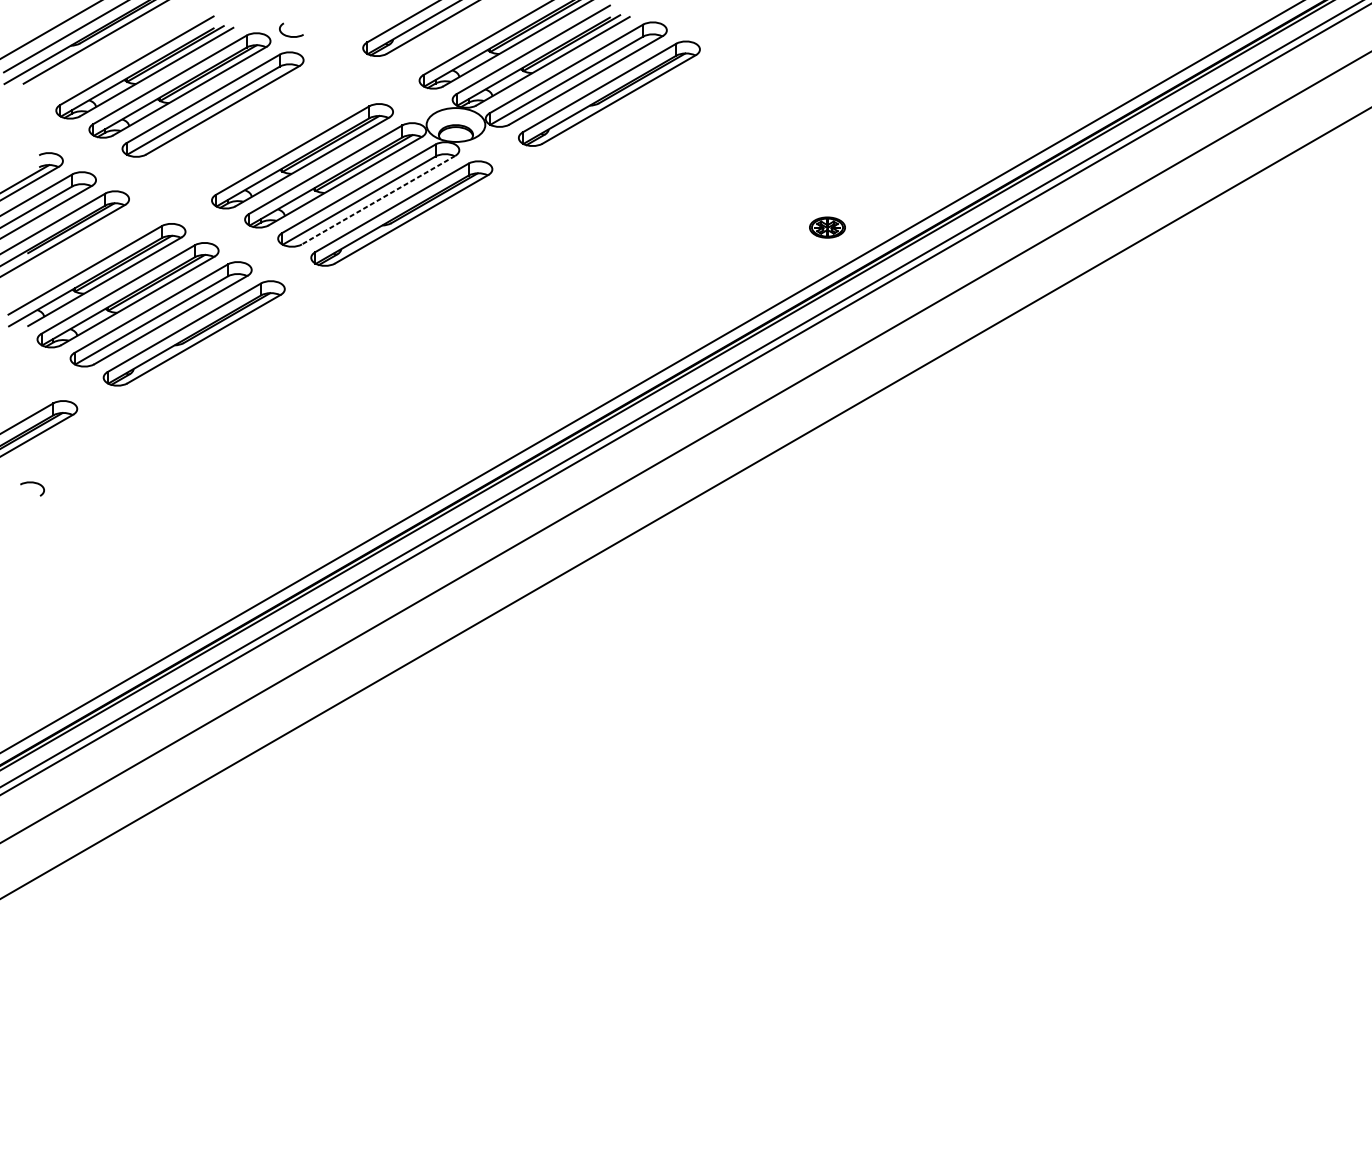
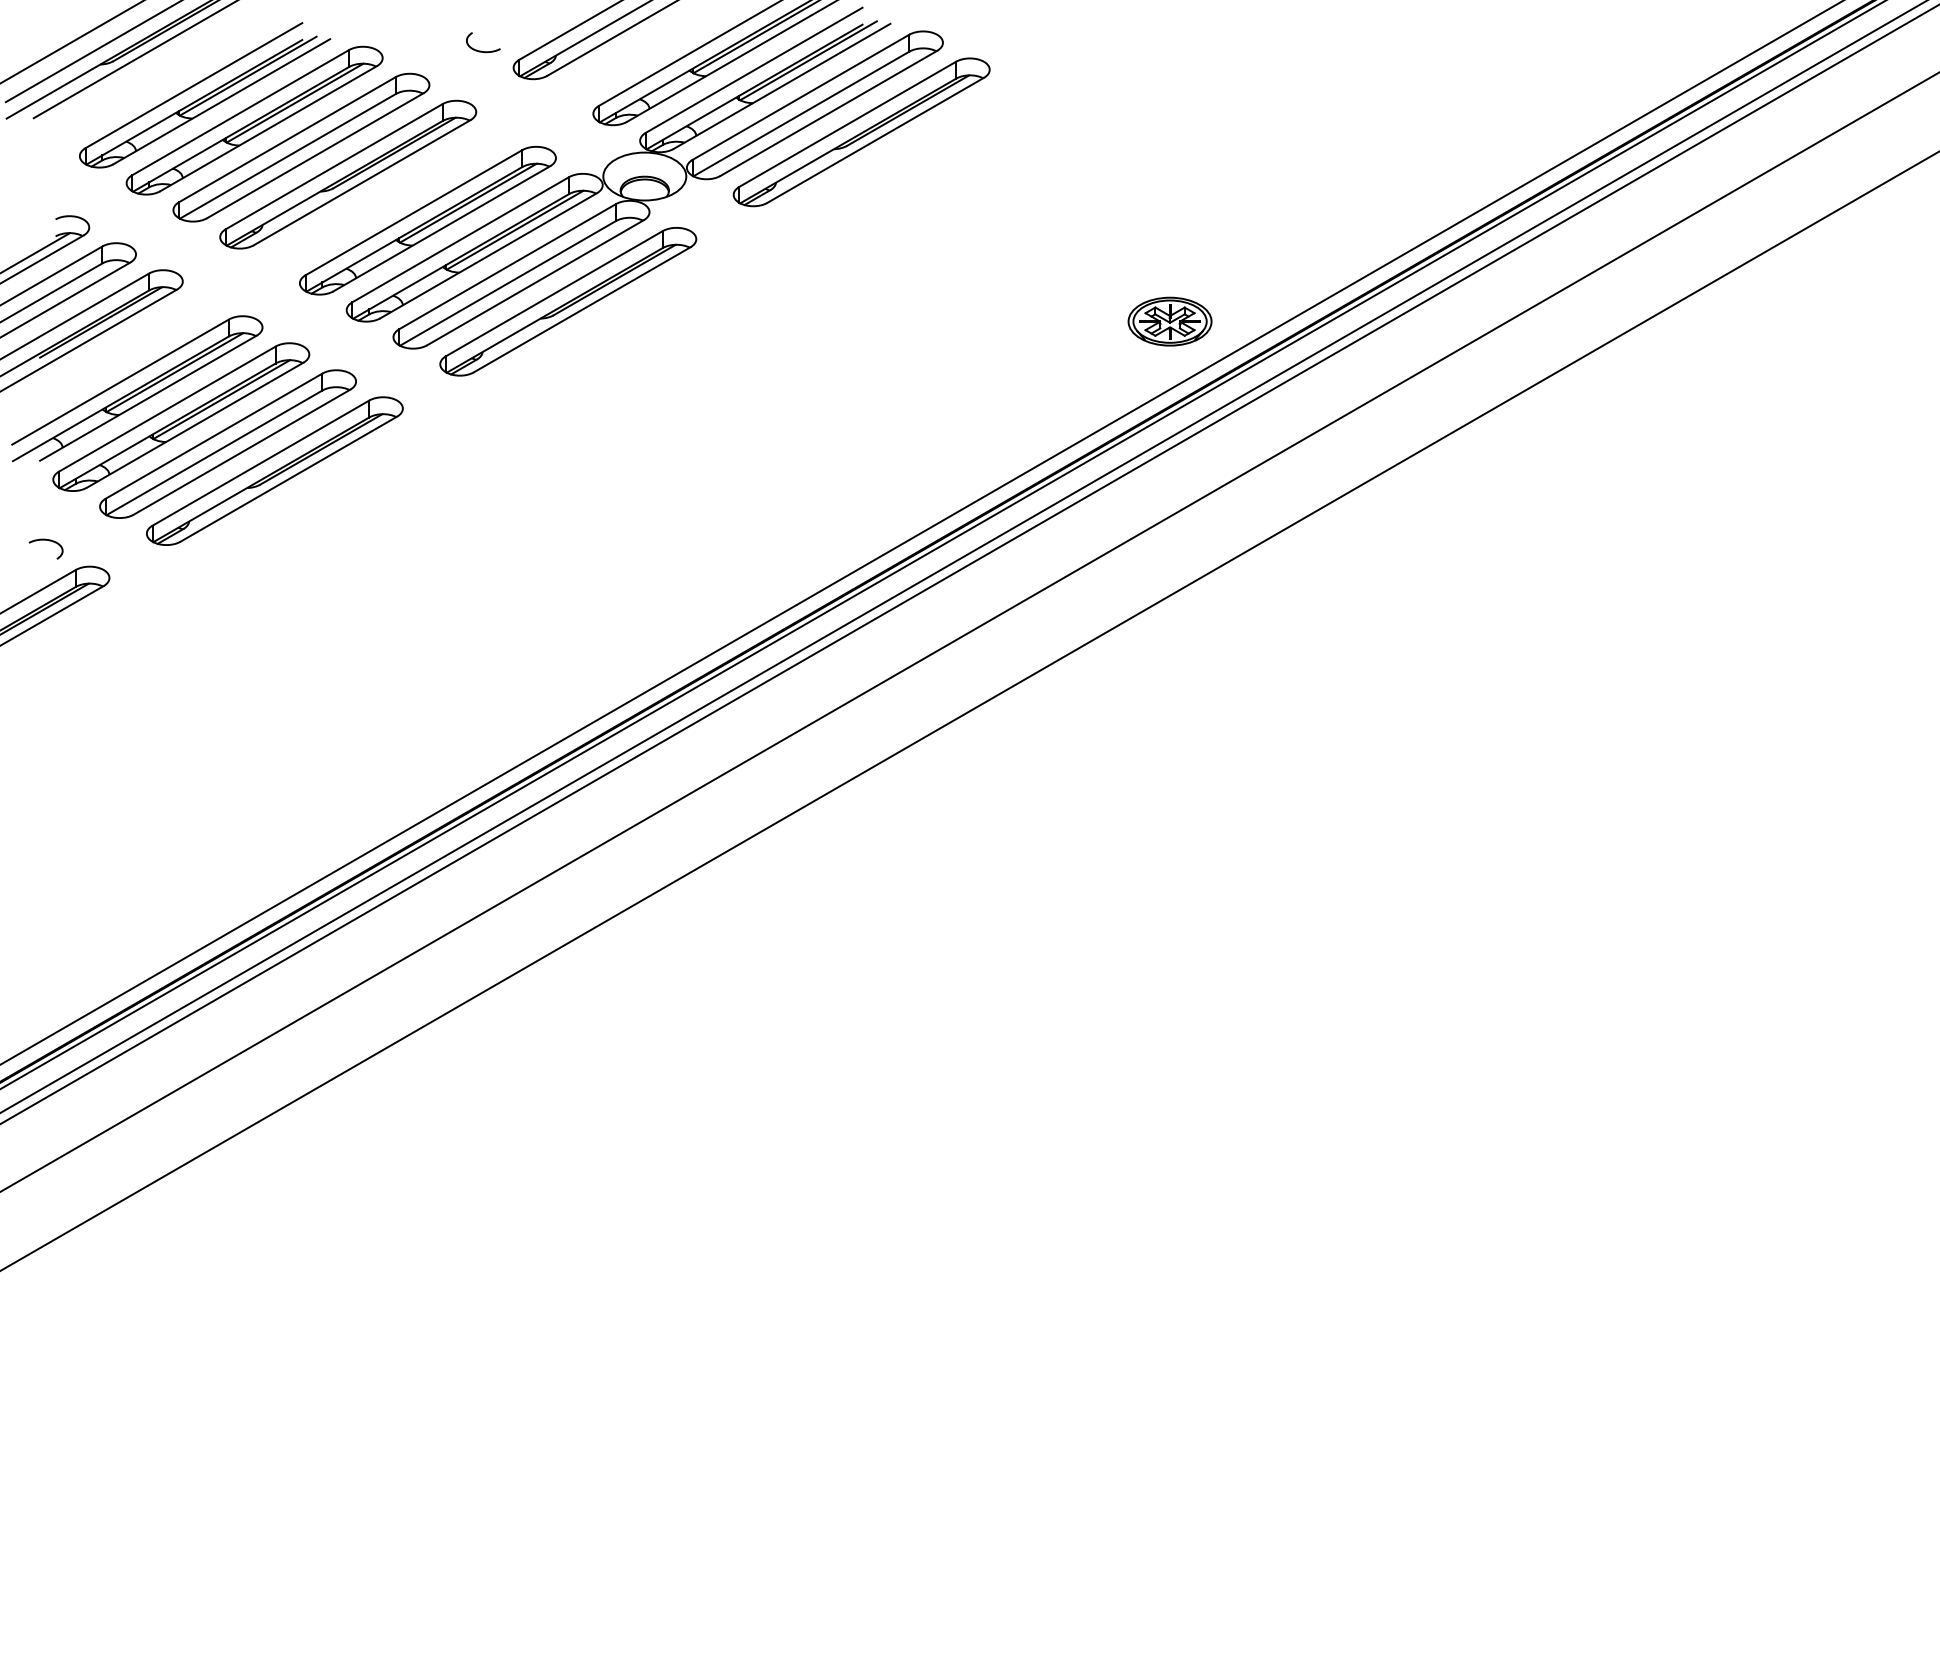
curve: (290, 35) -> (481, 50), moved
part: (246, 123) -> (348, 174), added
line: (378, 200) -> (535, 283), dashed -> solid
part: (827, 227) -> (1169, 321), size x1.67
curve: (32, 482) -> (45, 540), moved

